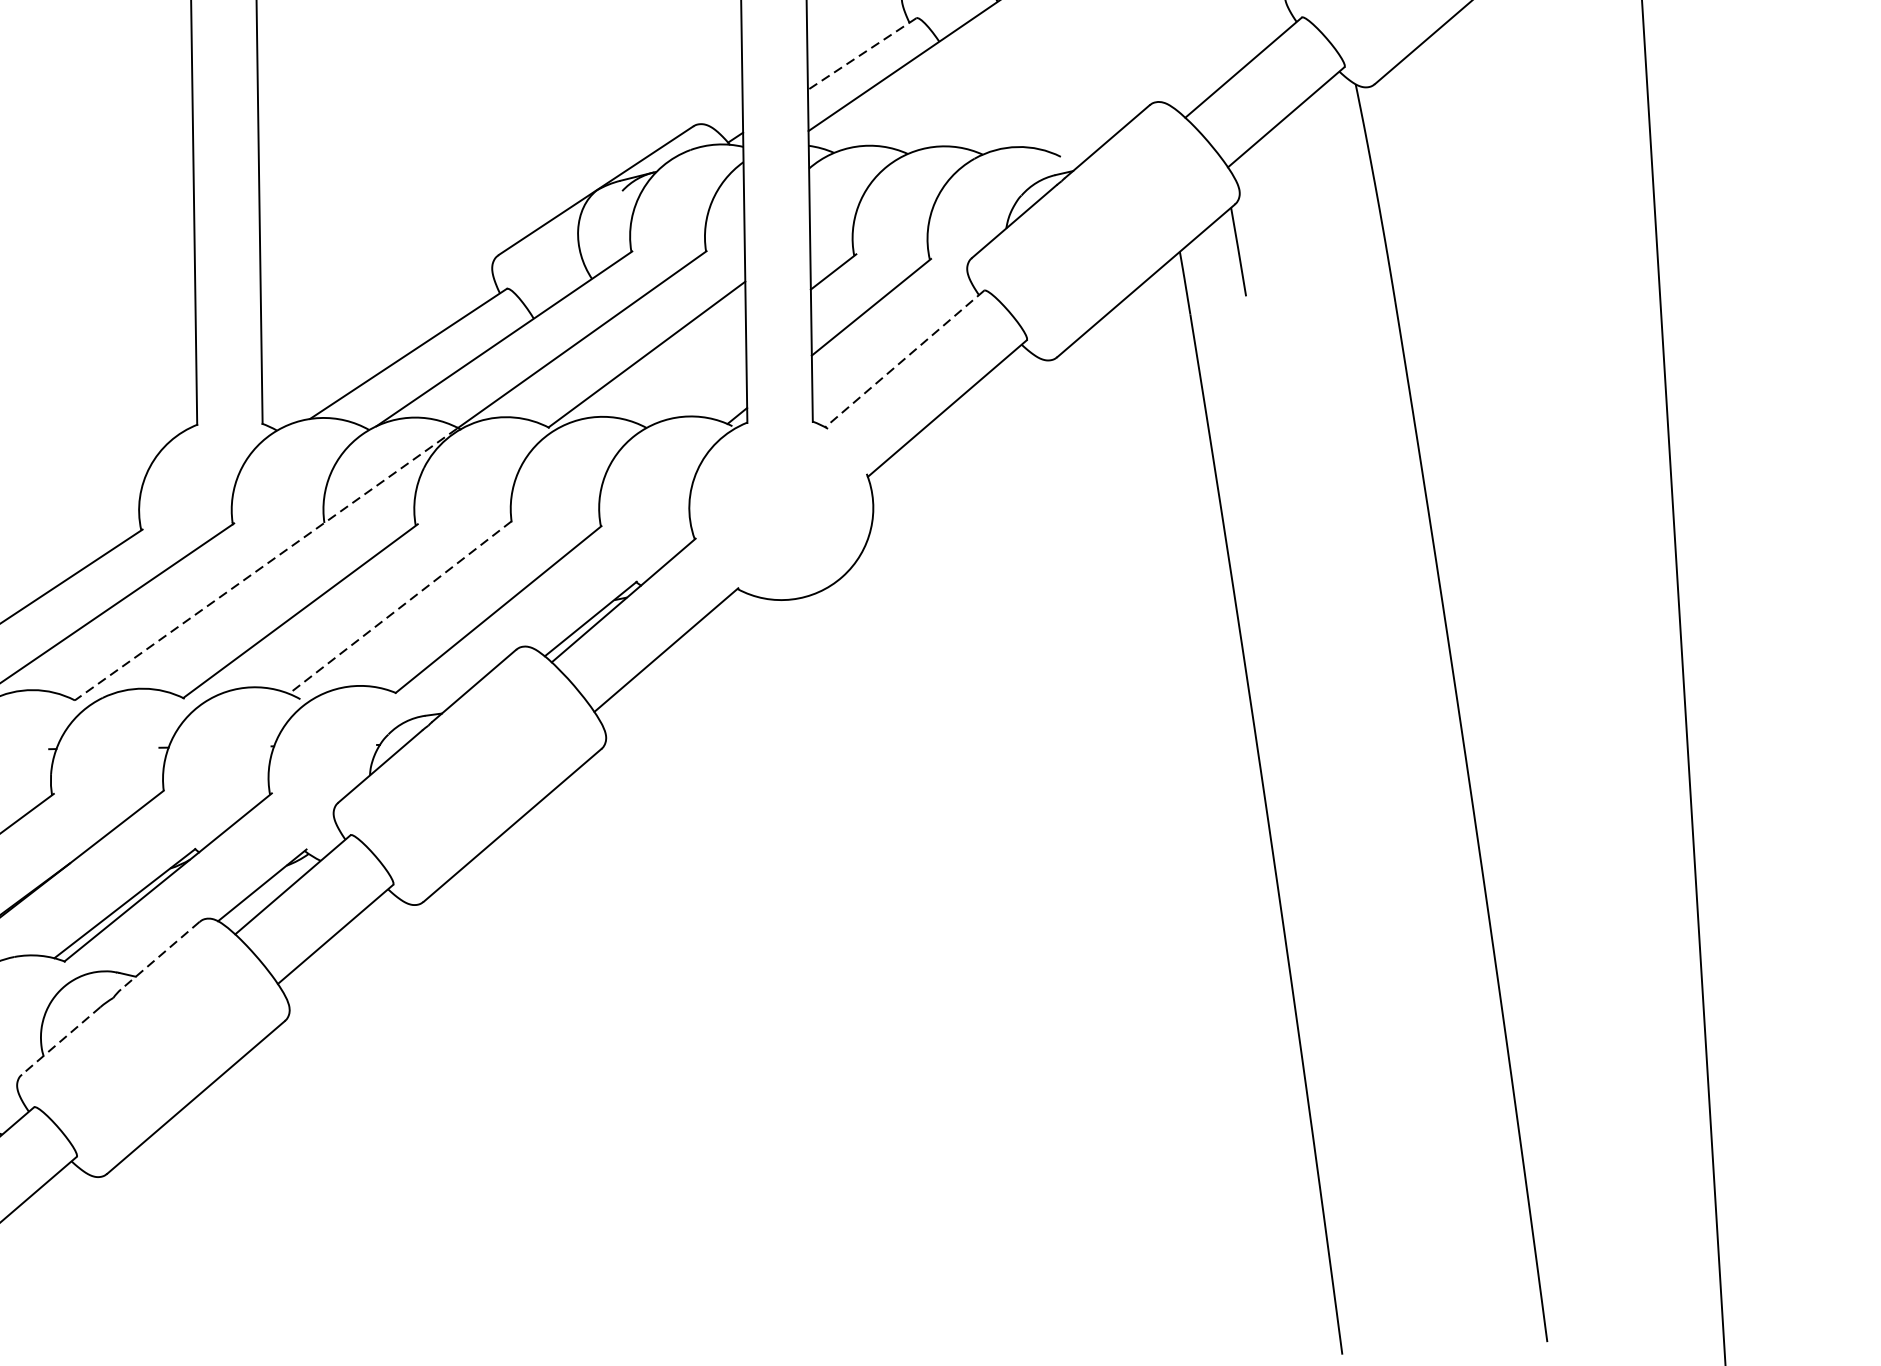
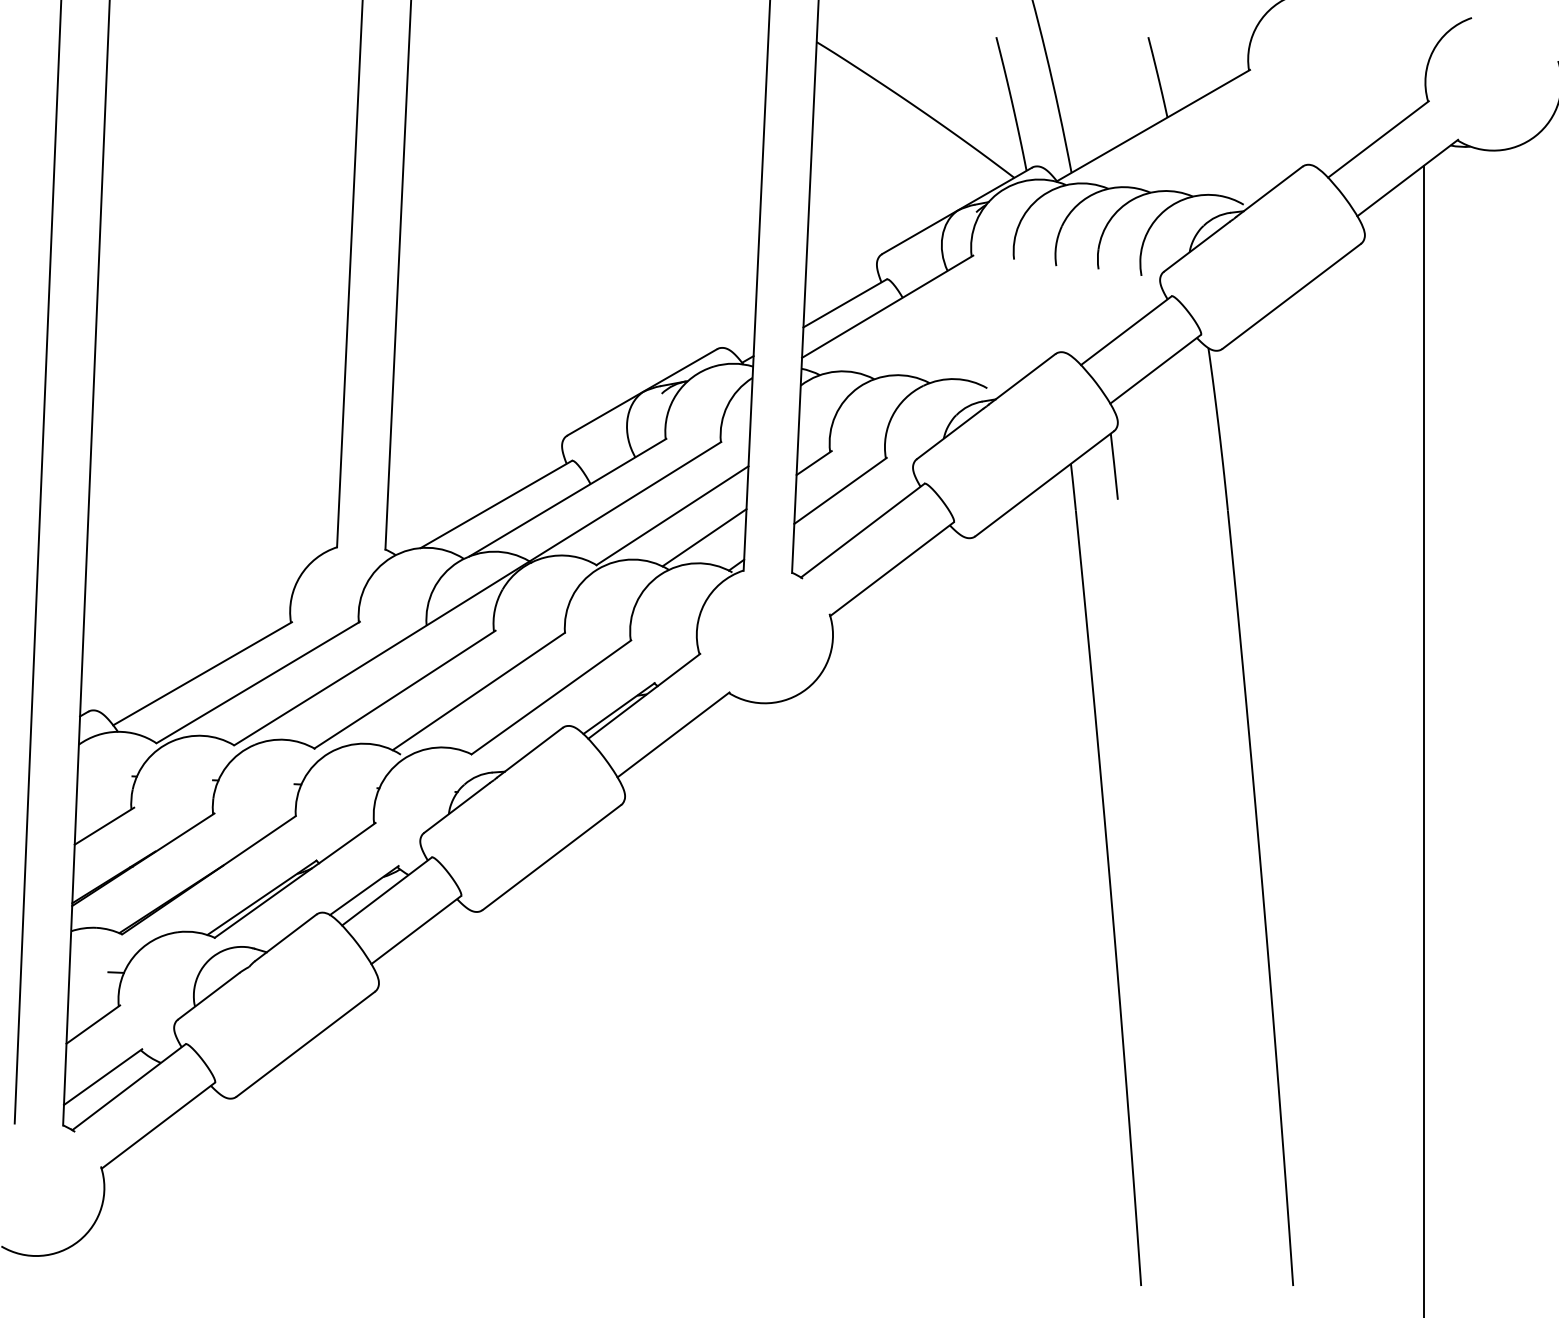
line: (861, 54) -> (844, 303), dashed -> solid
line: (904, 358) -> (862, 530), dashed -> solid
line: (691, 381) -> (704, 537), added
line: (265, 564) -> (381, 653), dashed -> solid
line: (399, 607) -> (478, 691), dashed -> solid
line: (159, 956) -> (285, 938), dashed -> solid
line: (60, 1041) -> (208, 996), dashed -> solid

